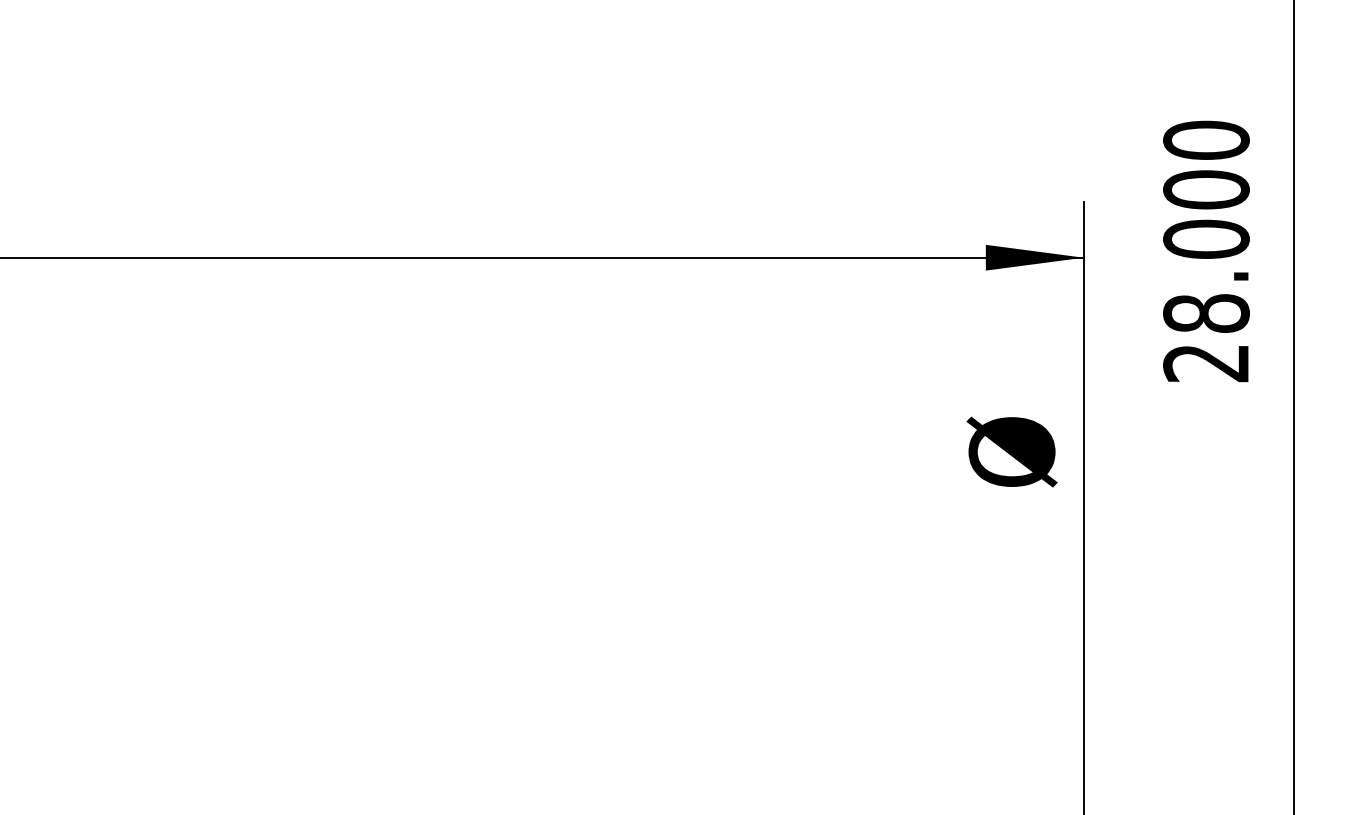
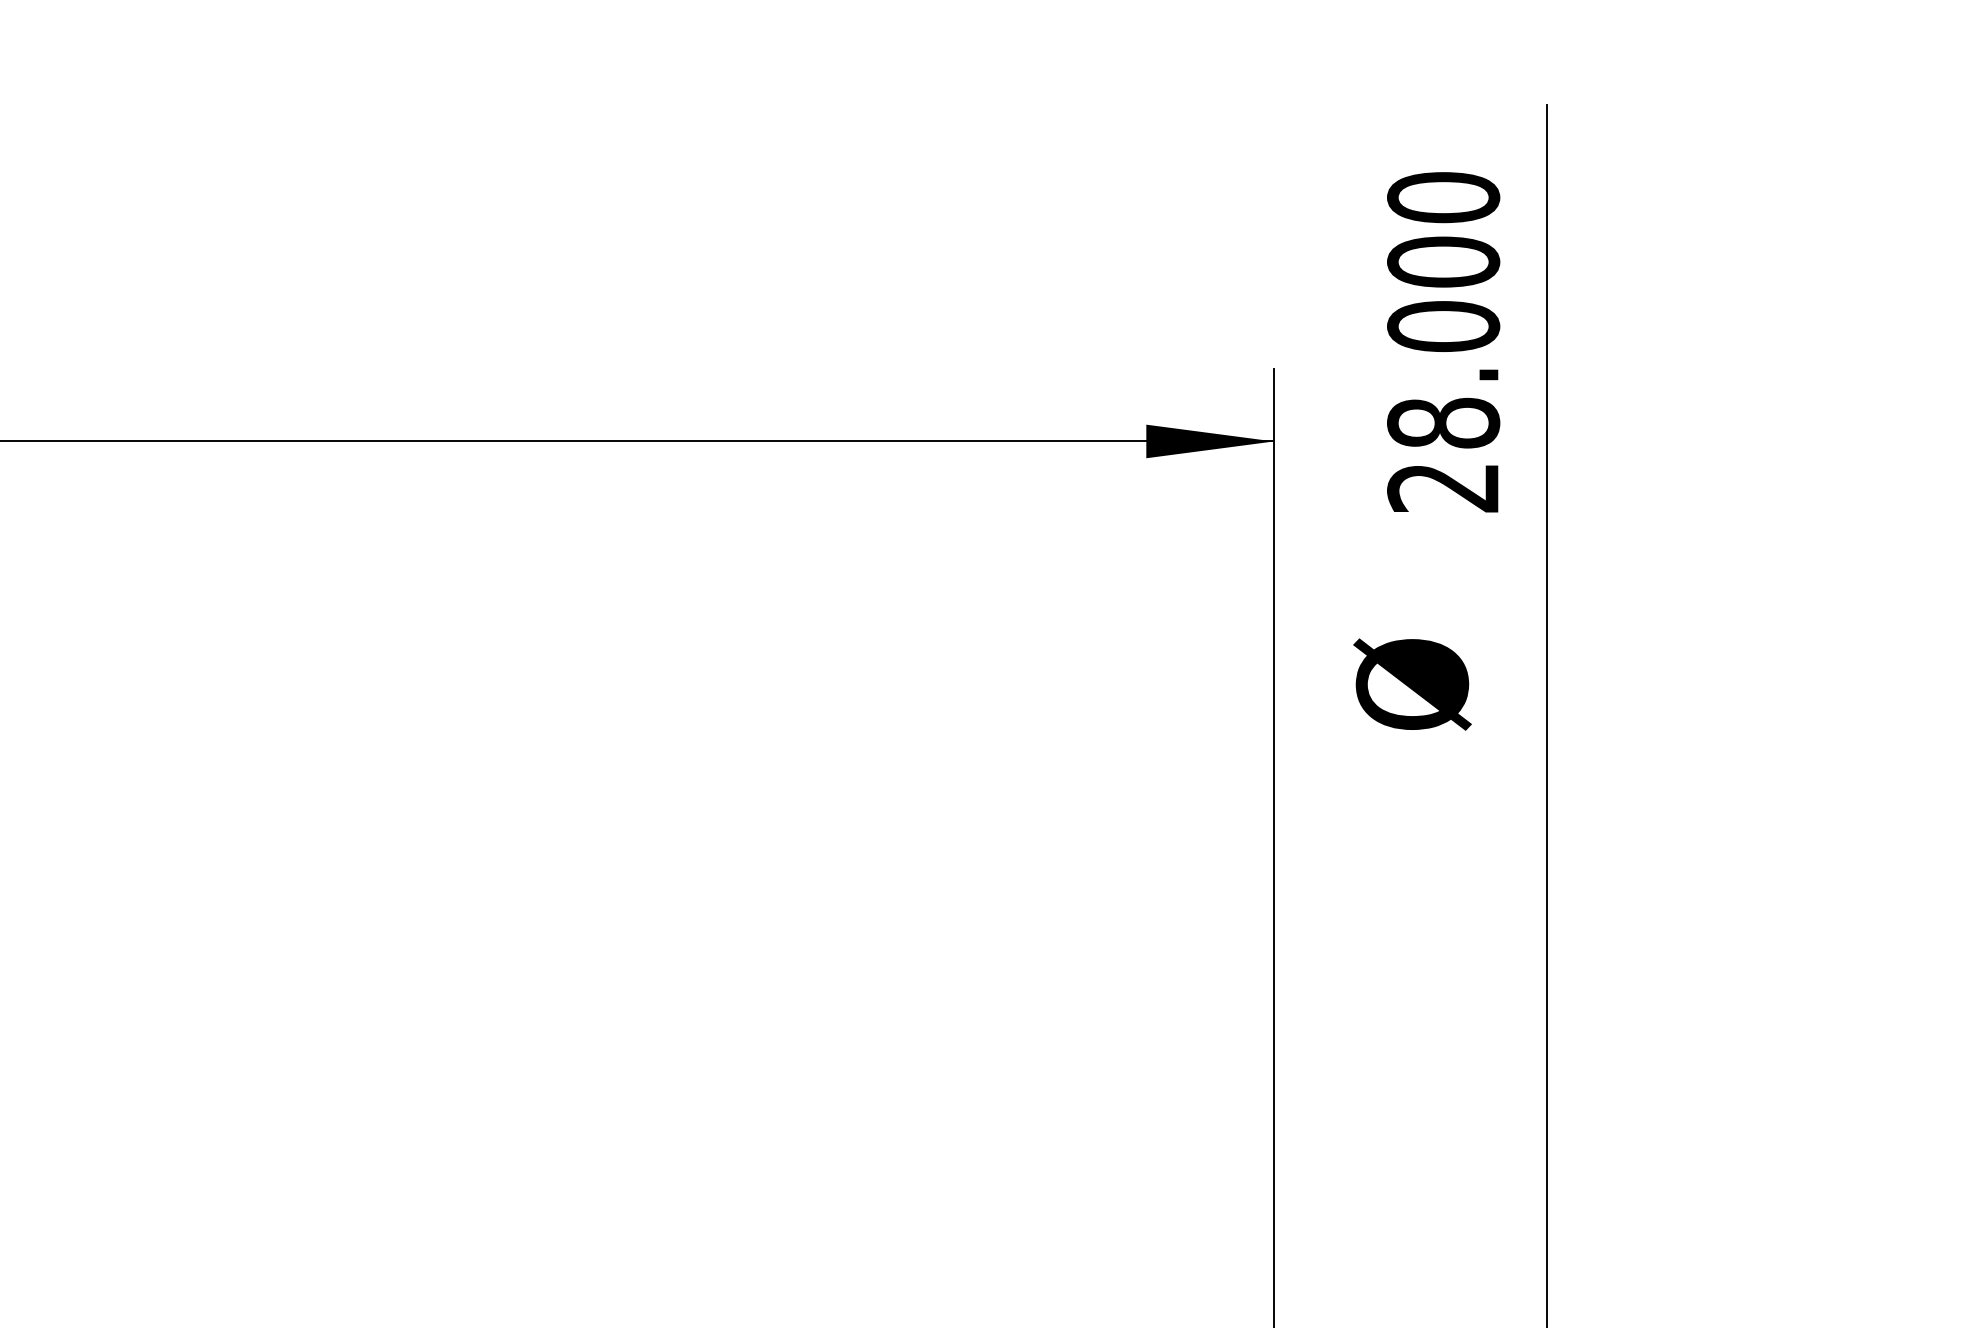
text: (1206, 251) -> (1443, 342), moved
text: (1012, 452) -> (1412, 684), moved

